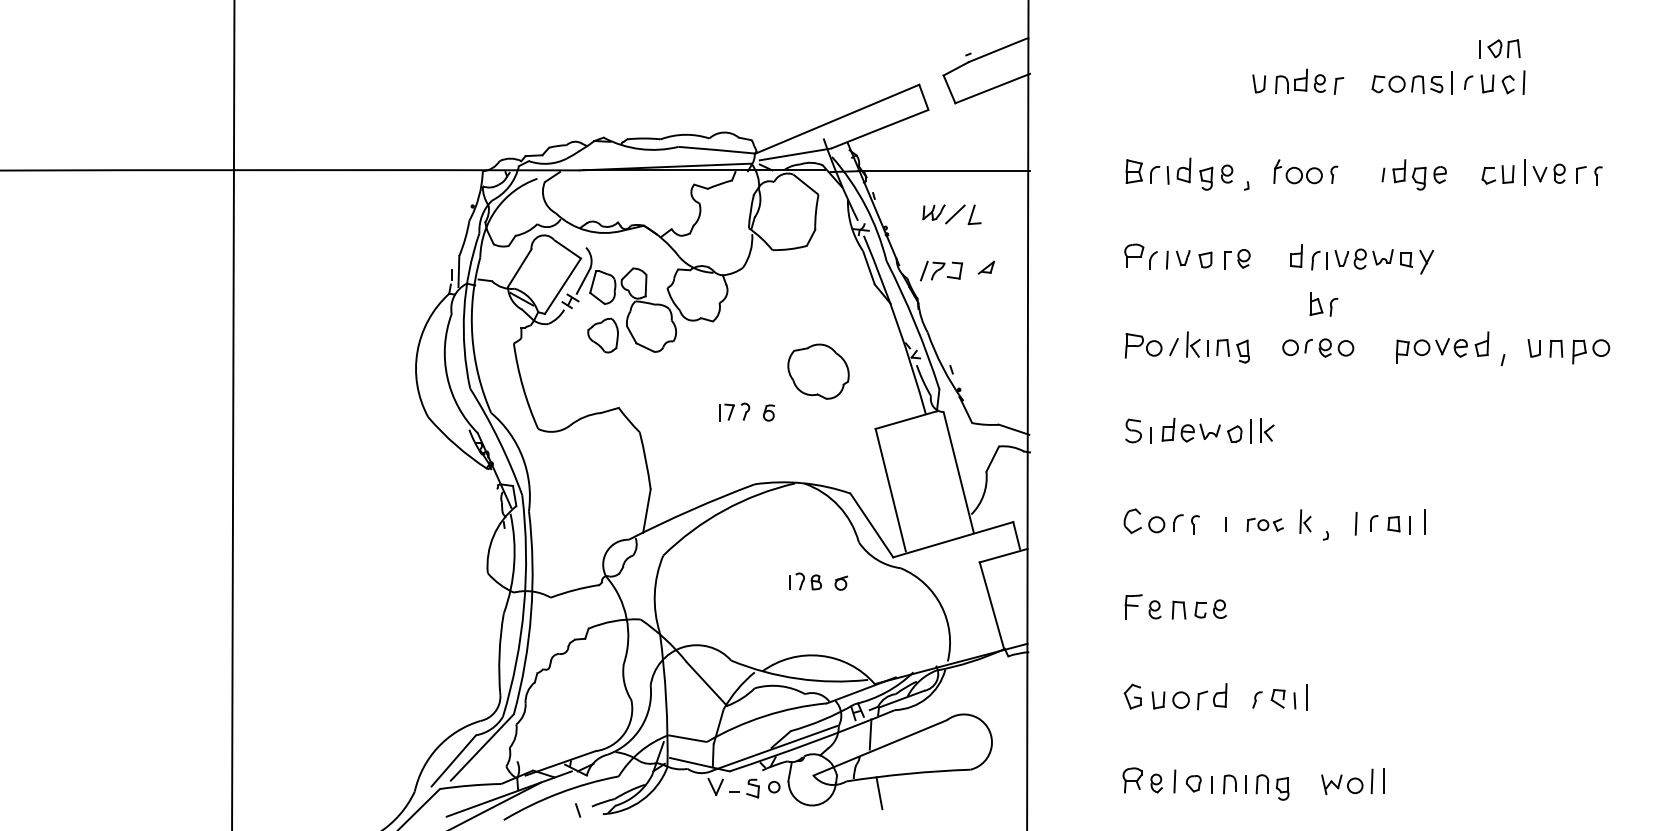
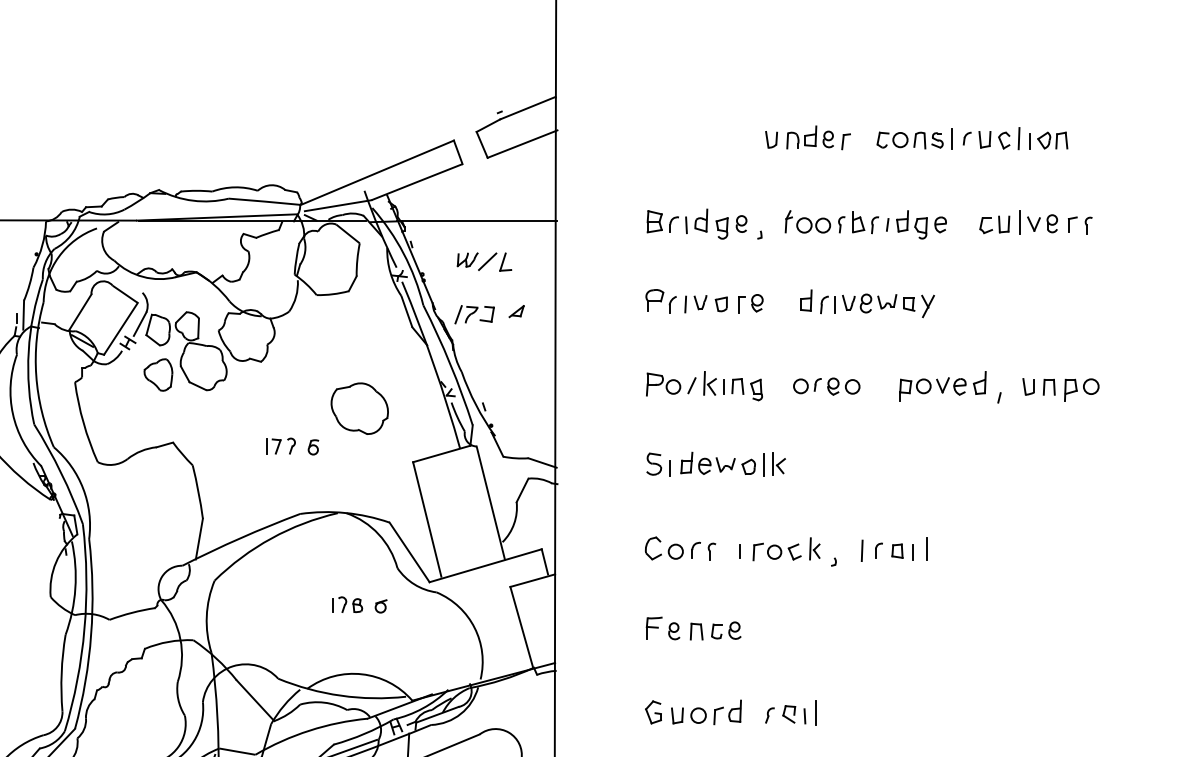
part: (1499, 48) -> (1048, 140), moved
part: (1323, 304) -> (865, 222), moved
part: (1265, 524) -> (777, 551), size x1.43

